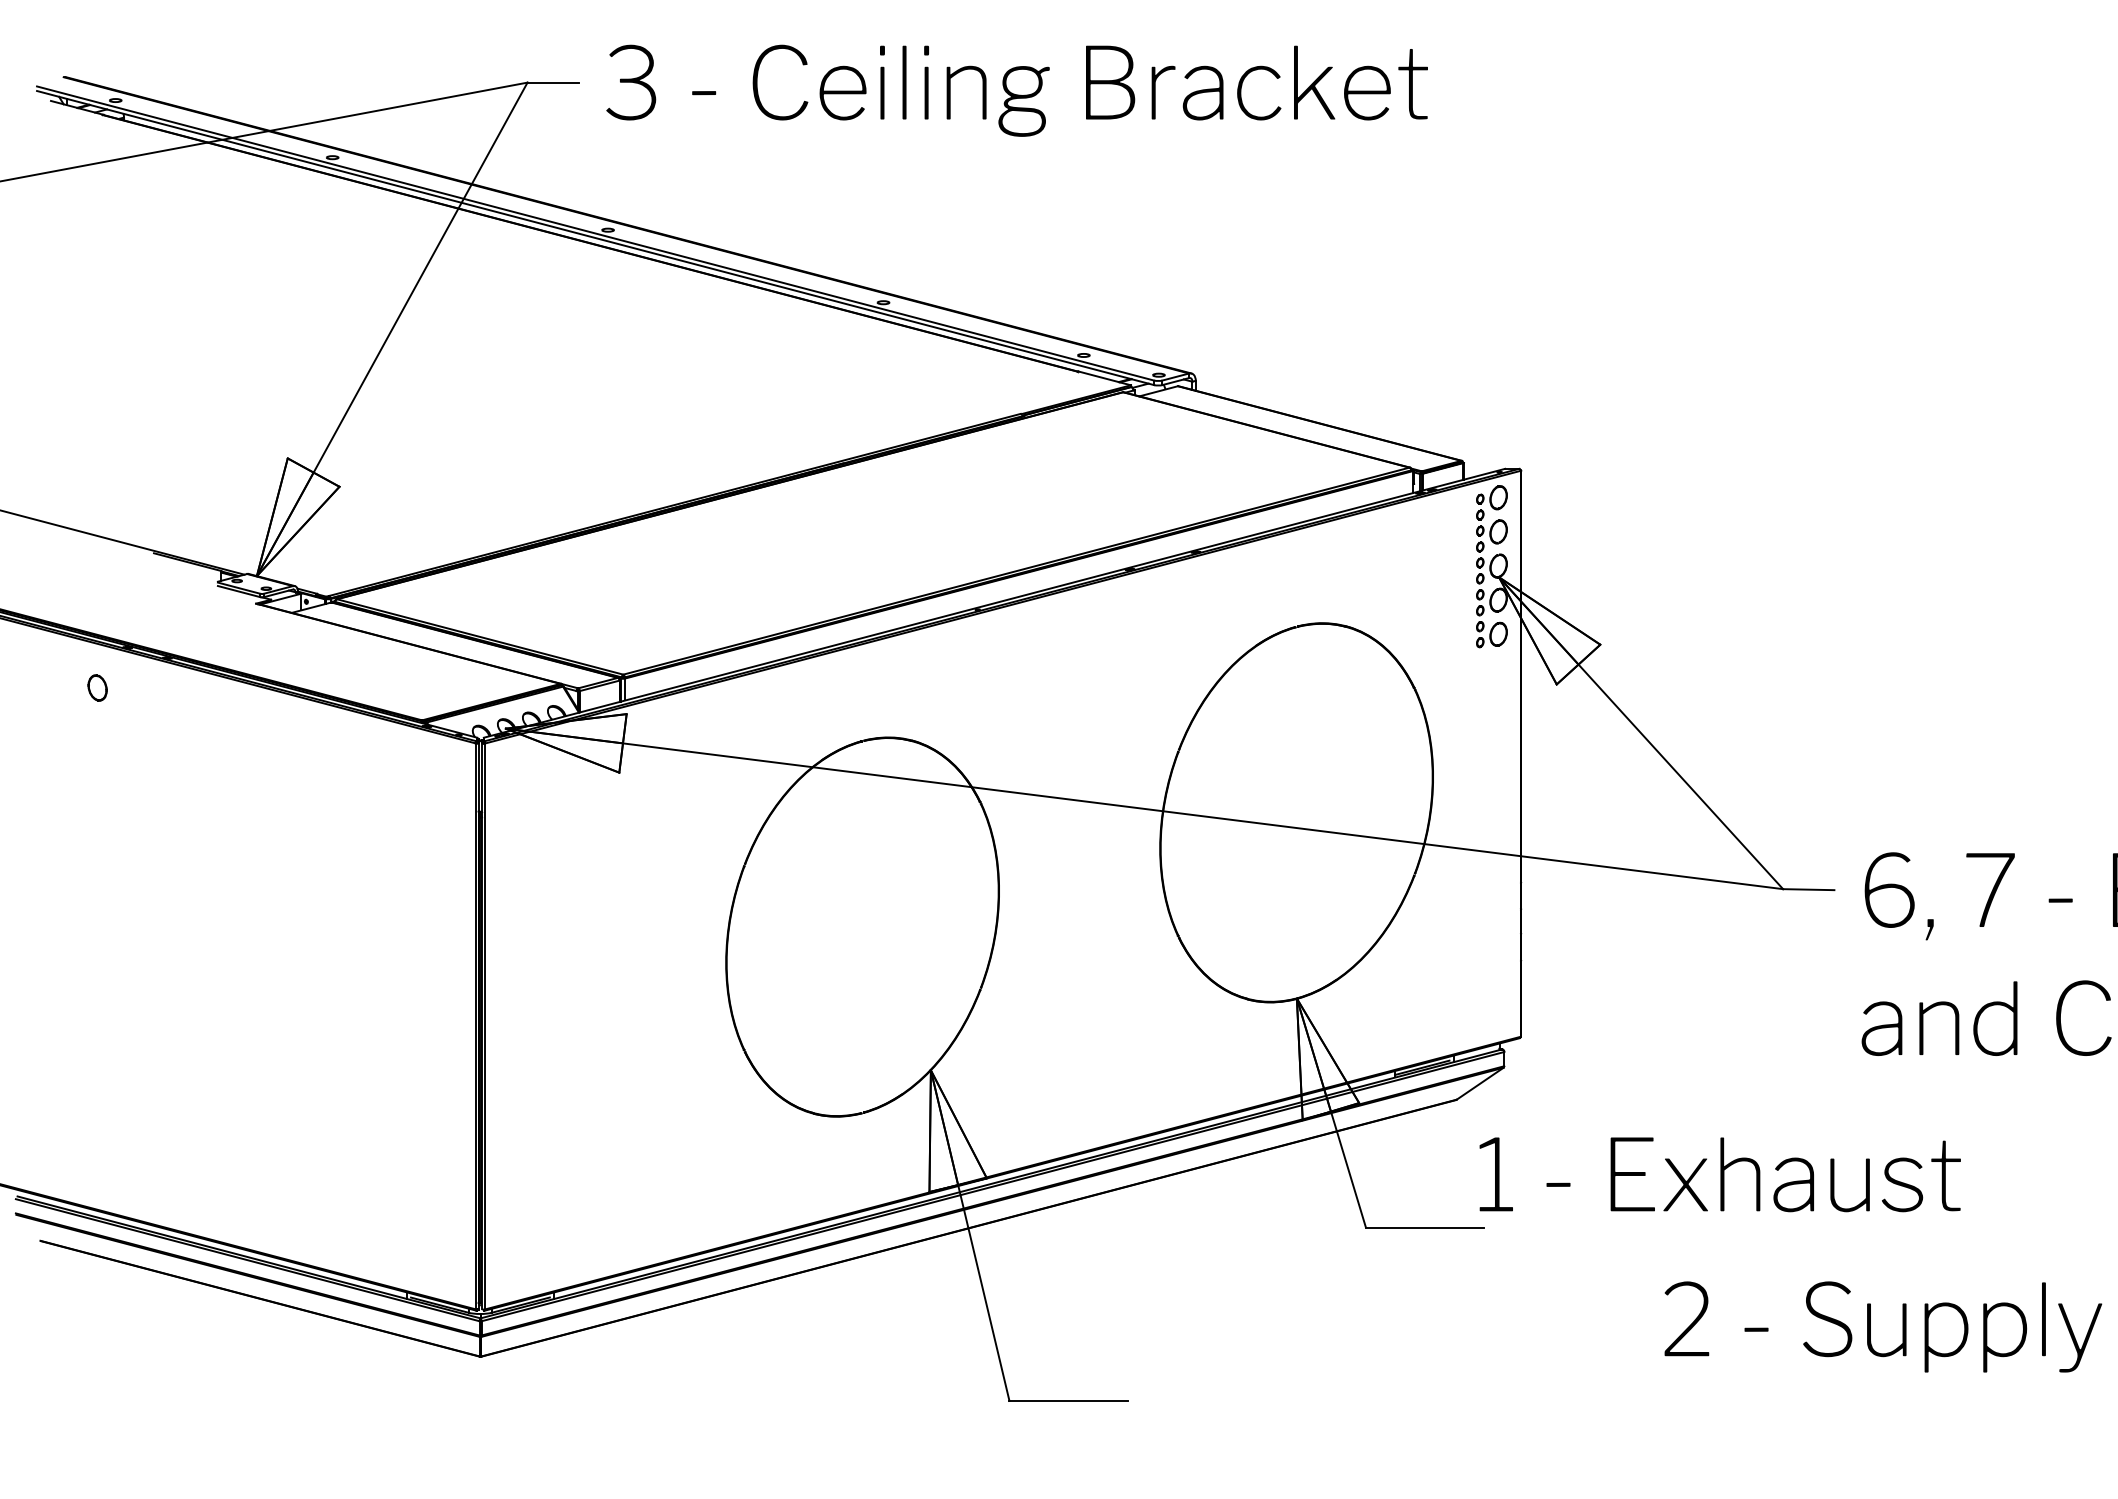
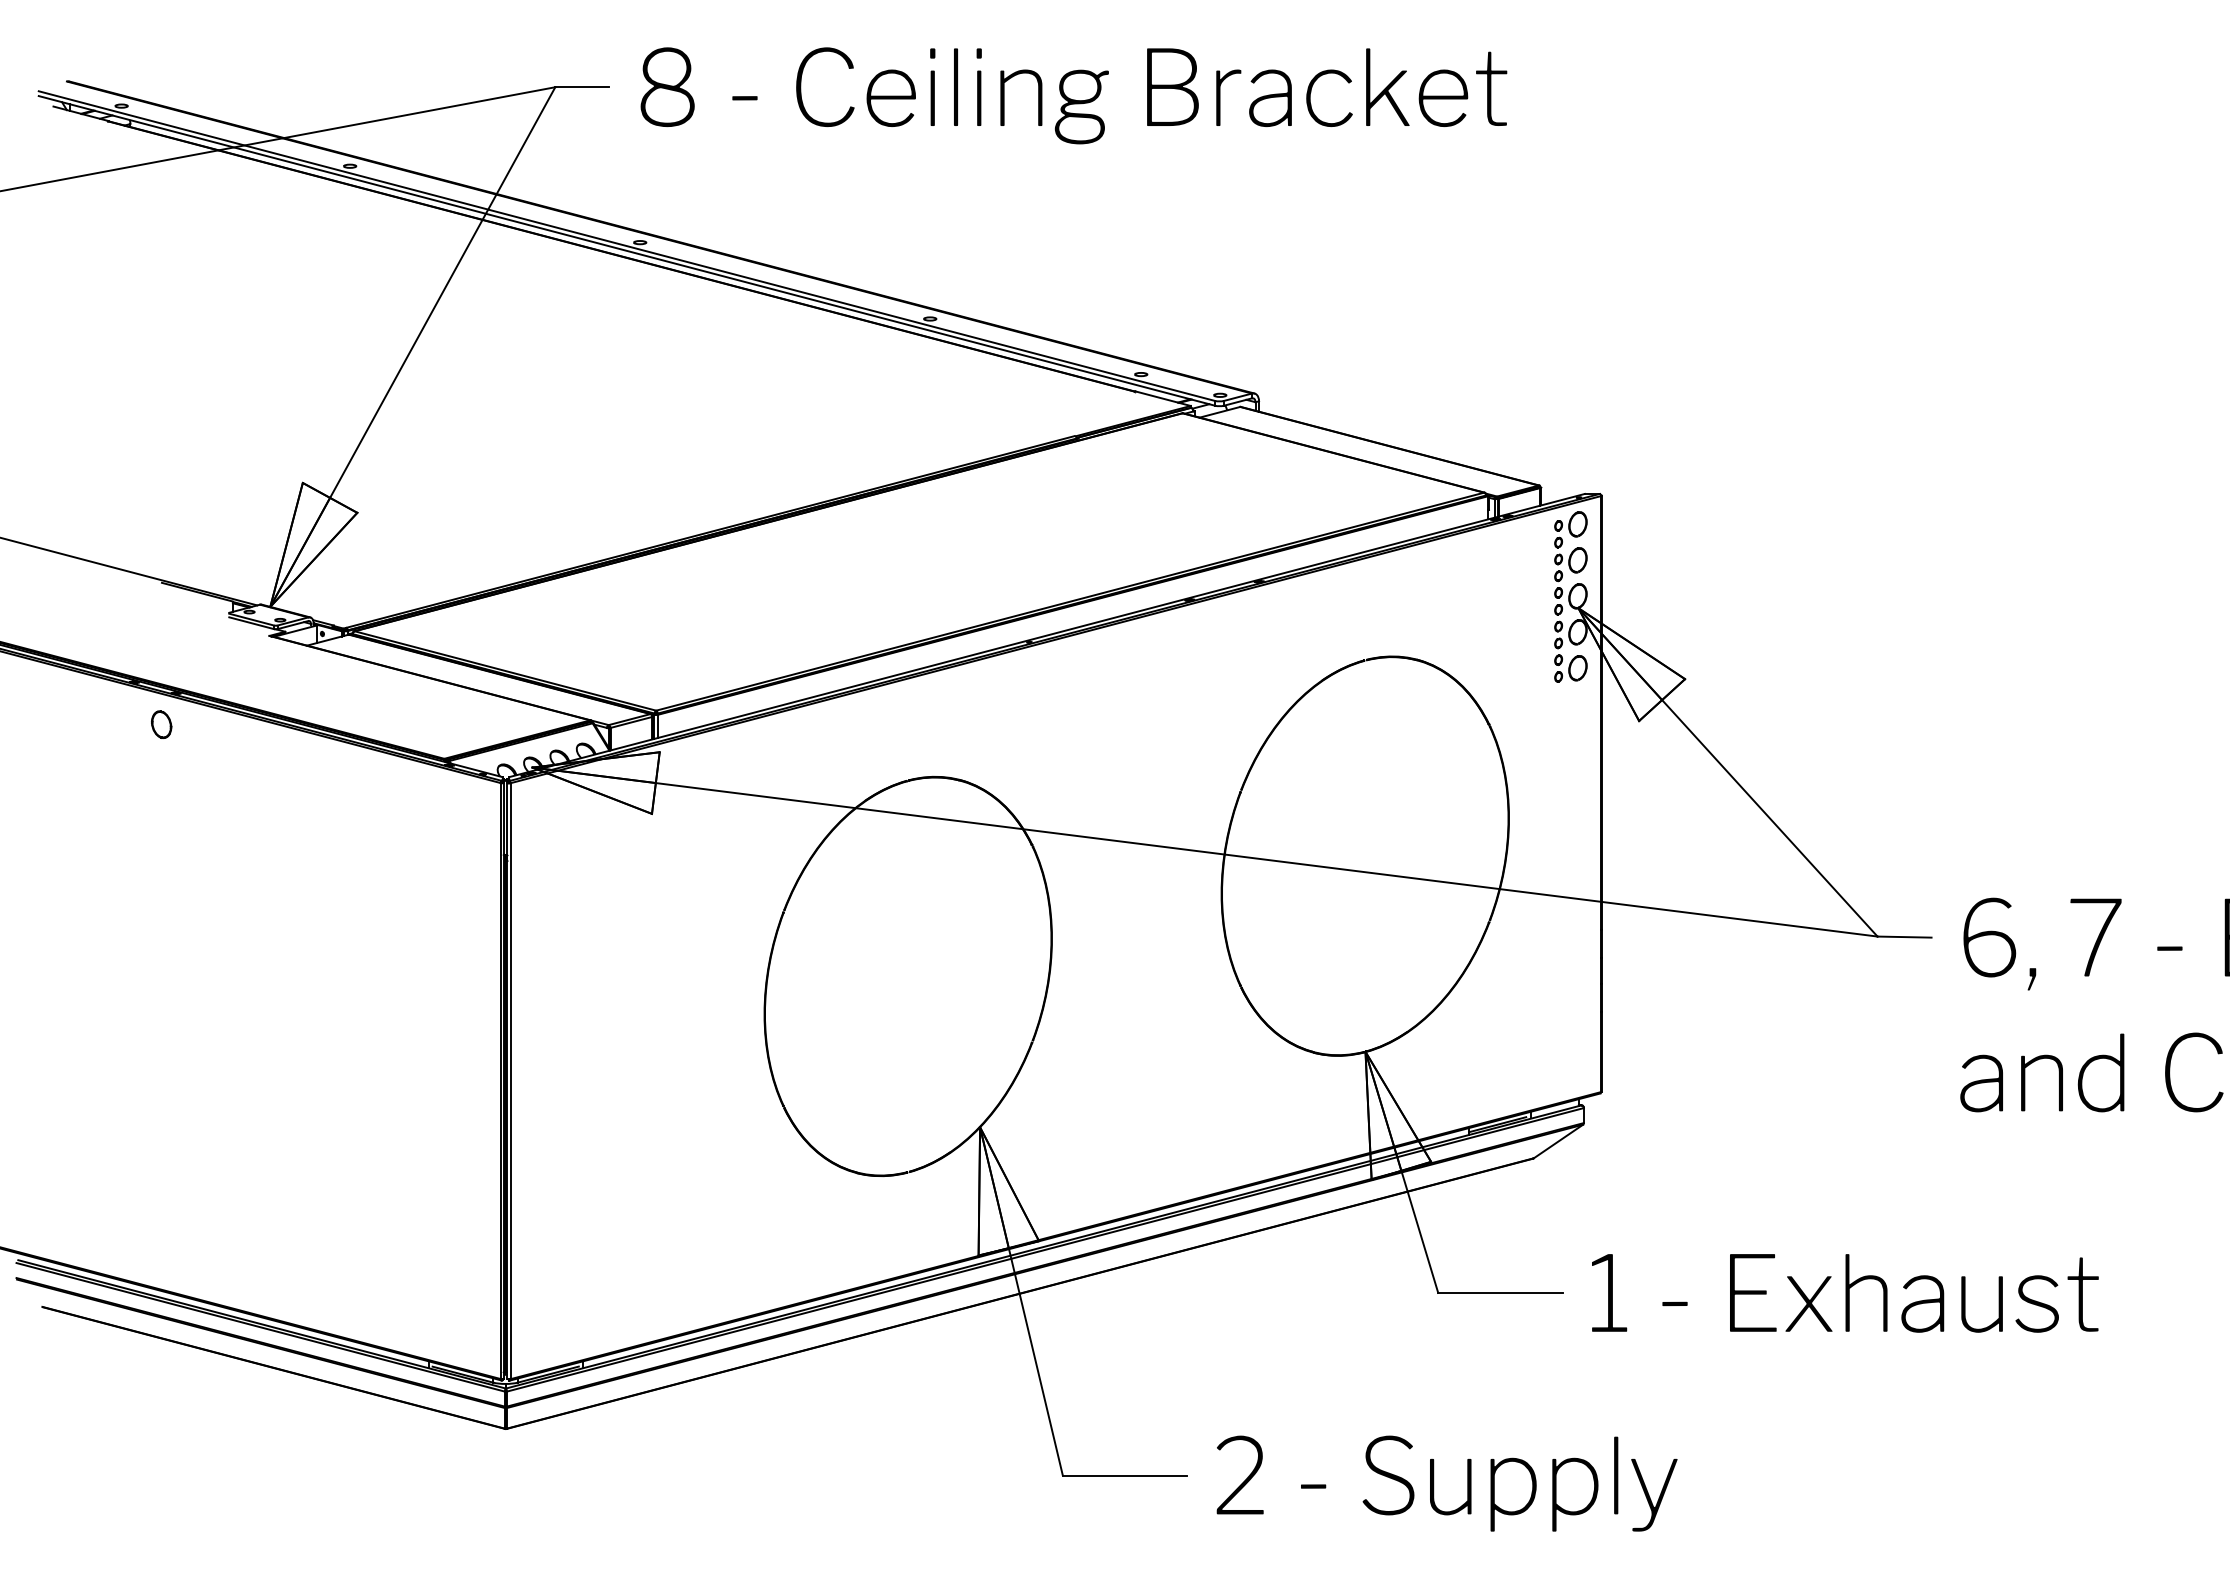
text: (1018, 90) -> (1072, 95), 3 -> 8
part: (97, 687) -> (161, 724), moved
text: (1720, 1174) -> (1845, 1293), moved
text: (1882, 1326) -> (1446, 1483), moved

